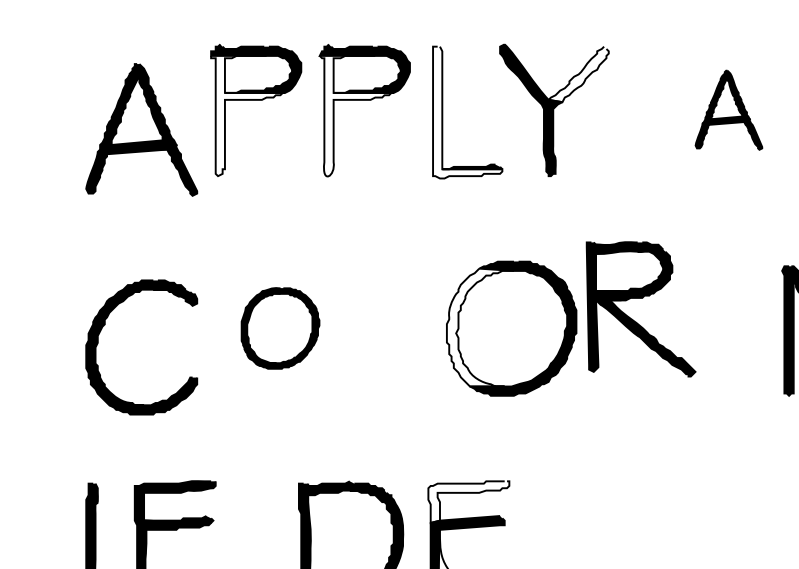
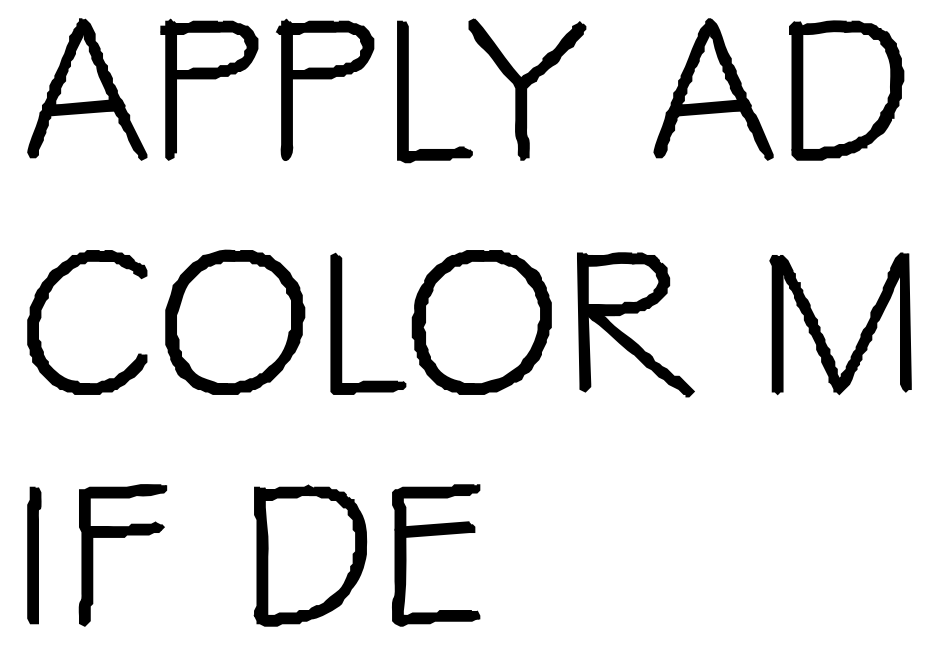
fill: (578, 73) -> (553, 50), added
part: (728, 110) -> (713, 89), size x1.67
fill: (467, 112) -> (434, 91), added
fill: (247, 115) -> (200, 95), added
fill: (356, 115) -> (316, 95), added
part: (141, 129) -> (87, 89), moved
part: (640, 298) -> (635, 313), moved
part: (105, 324) -> (48, 298), moved
part: (280, 327) -> (235, 321), size x1.67
fill: (480, 327) -> (448, 321), added
part: (381, 329) -> (342, 323), added
fill: (469, 502) -> (436, 507), added

